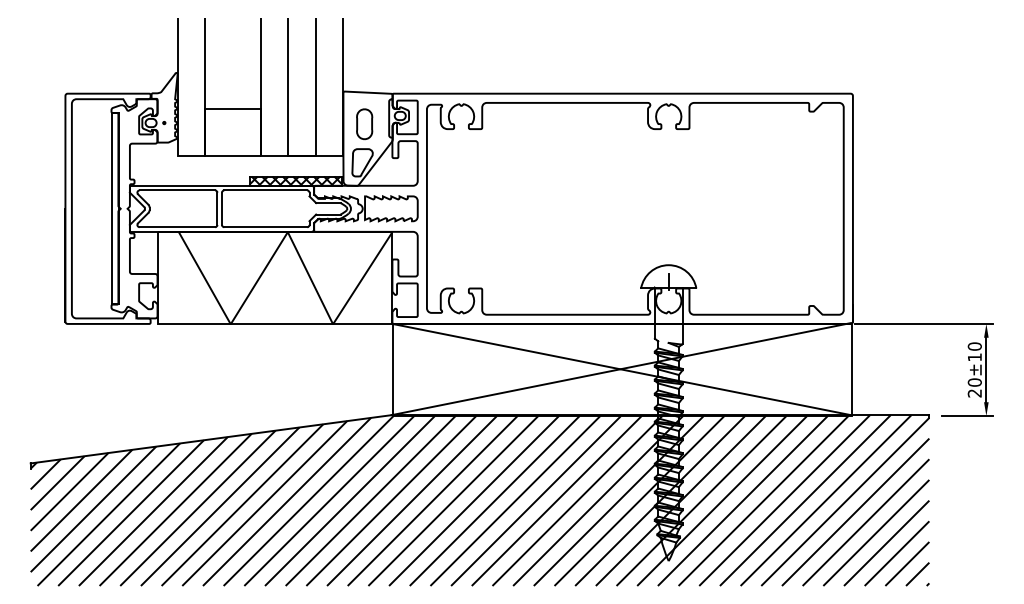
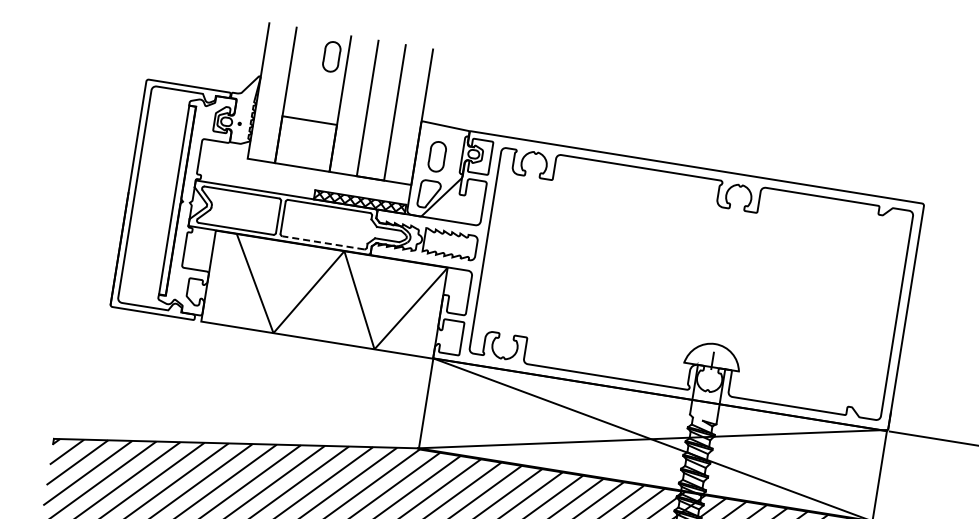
part: (244, 42) -> (331, 57), added
line: (265, 227) -> (323, 243), solid -> dashed

